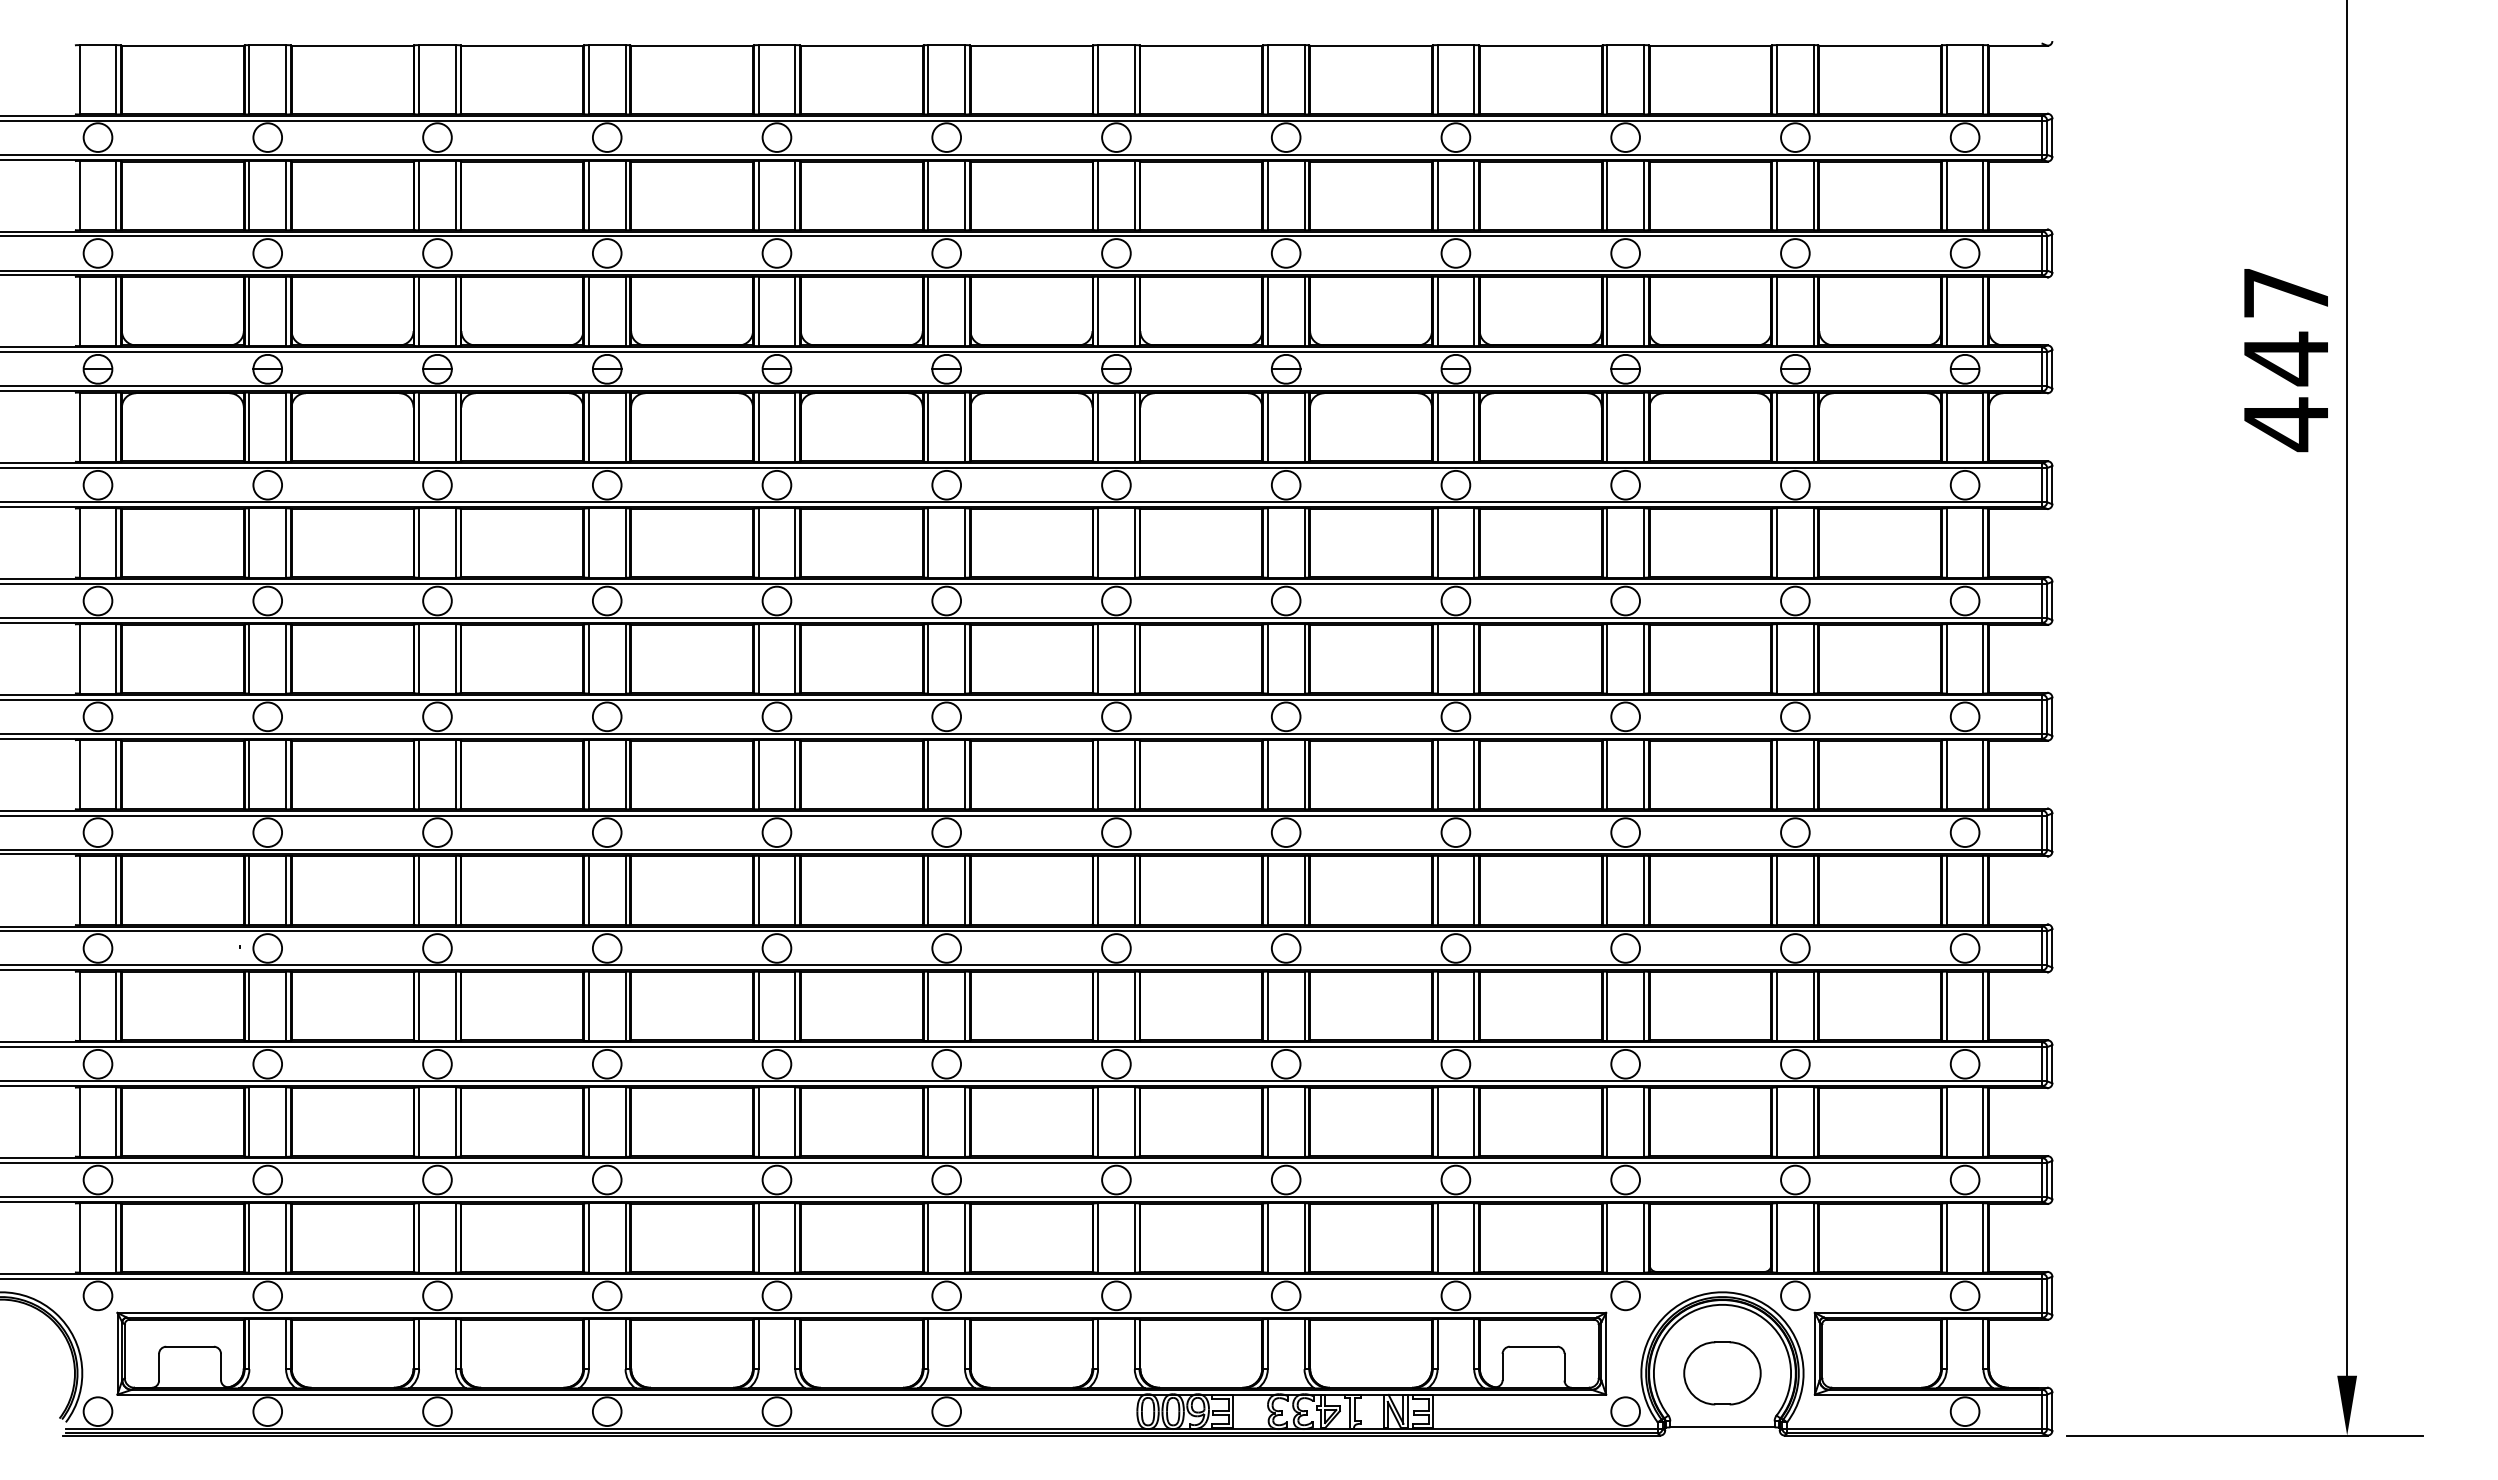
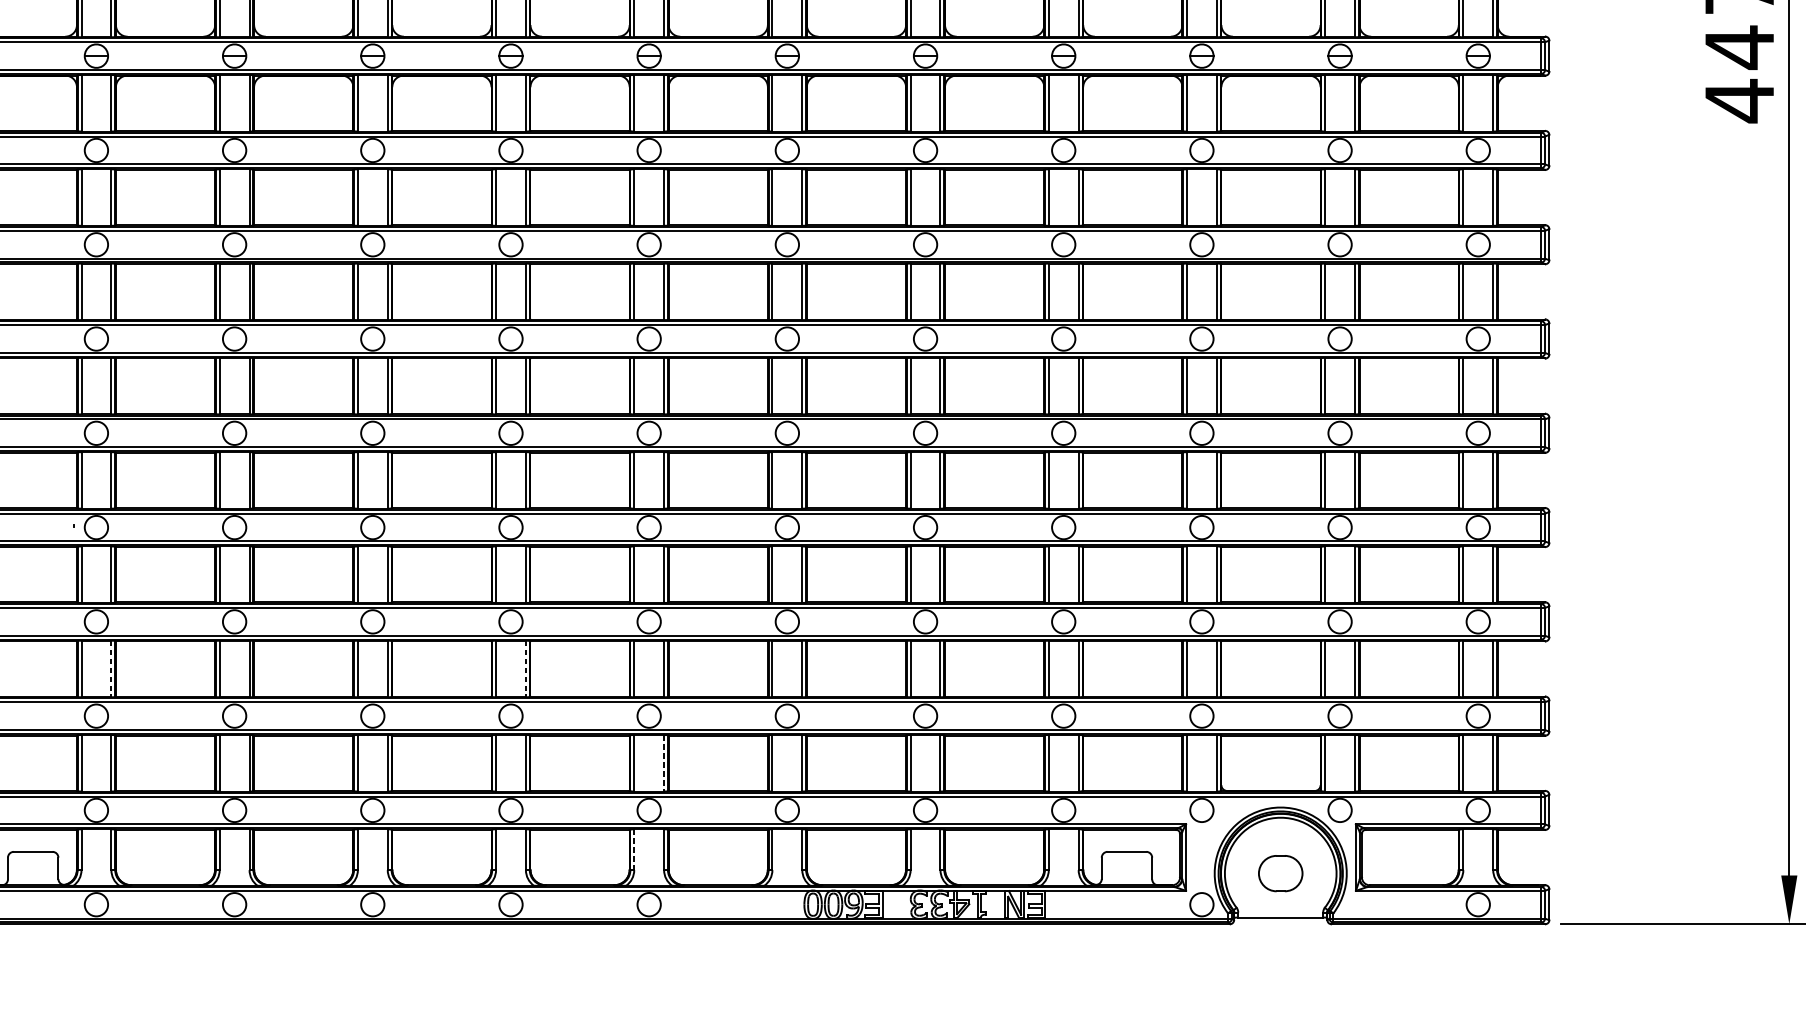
line: (286, 1122) -> (111, 669), solid -> dashed
line: (795, 1122) -> (526, 669), solid -> dashed
line: (965, 1237) -> (664, 762), solid -> dashed
line: (928, 1344) -> (634, 850), solid -> dashed
part: (1722, 1373) -> (1280, 873), size x0.7

